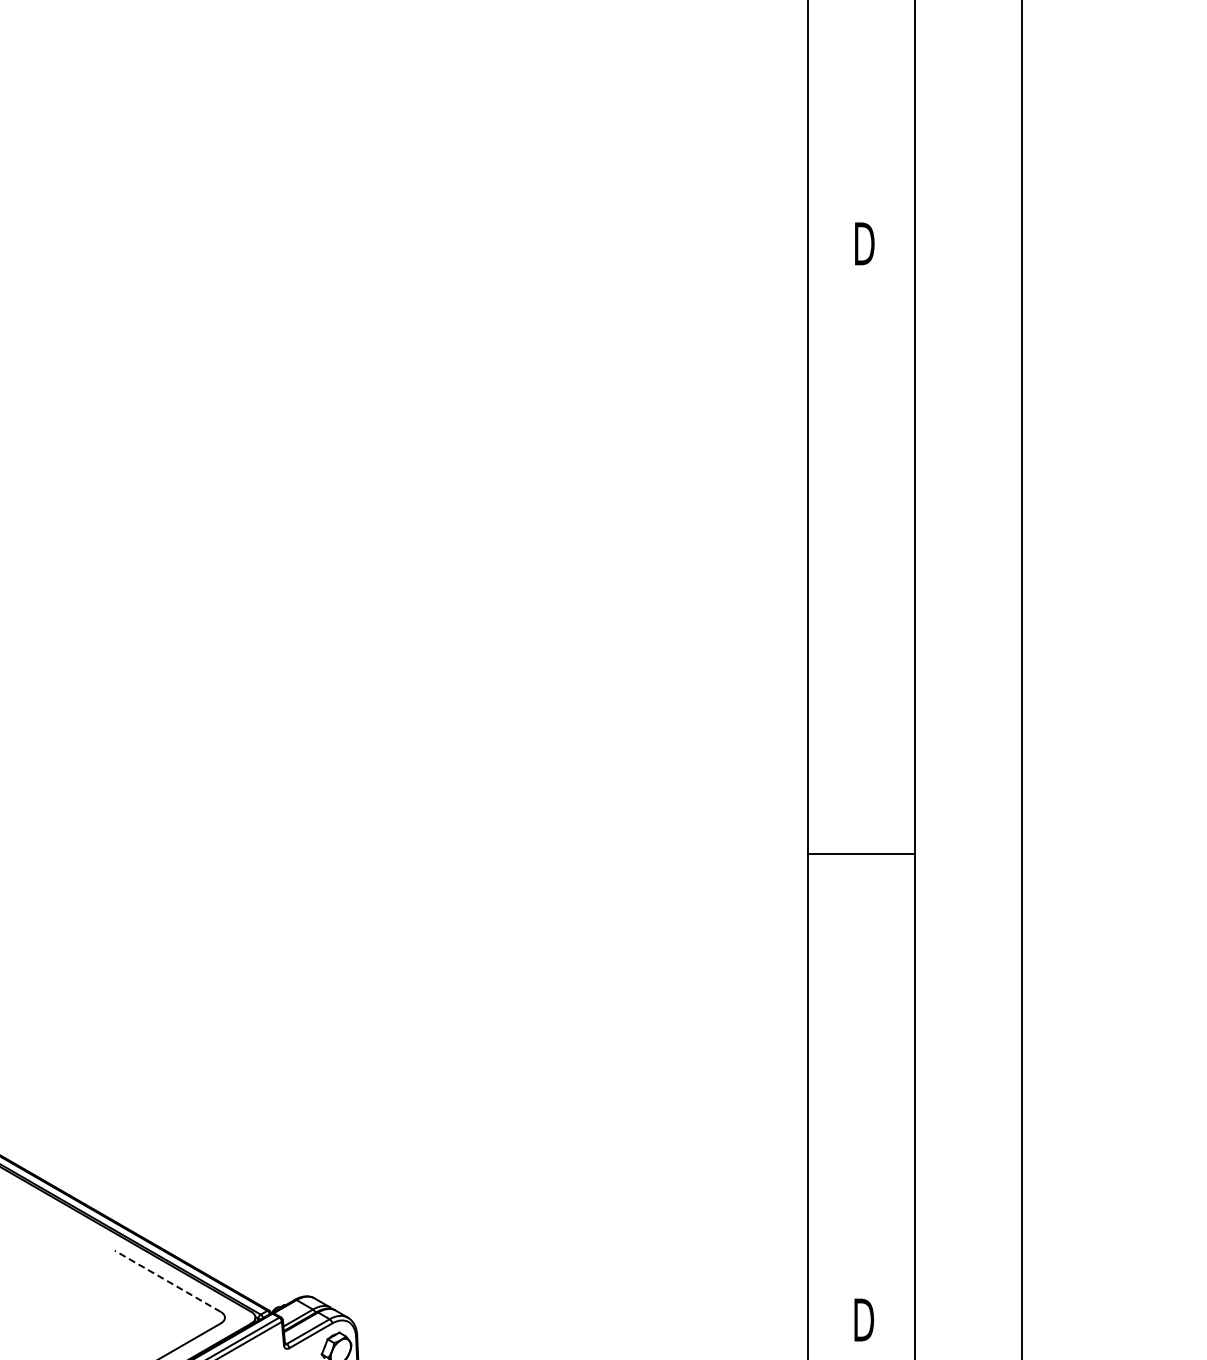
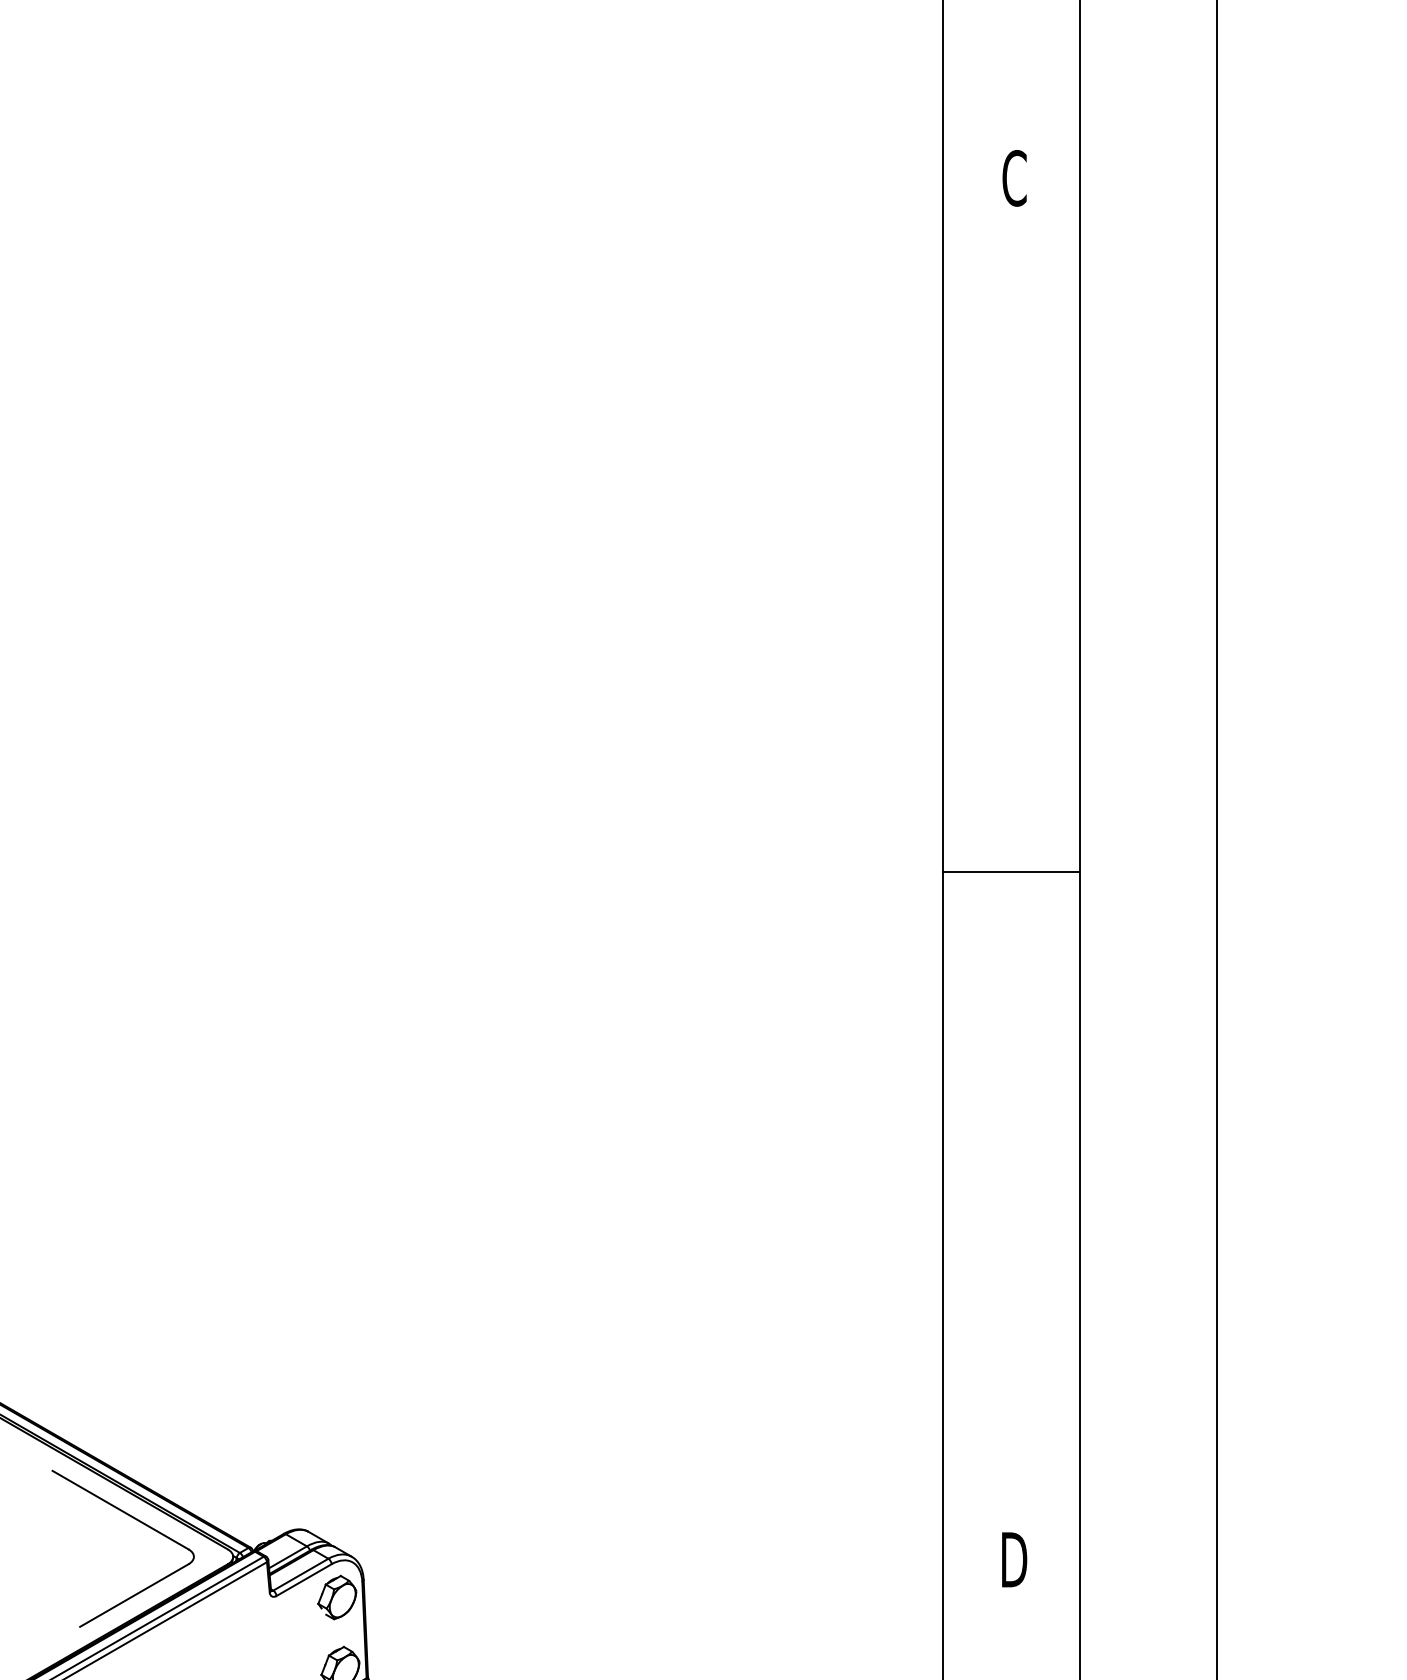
text: (864, 243) -> (1014, 177), D -> C
line: (861, 853) -> (1011, 871), moved
line: (167, 1281) -> (120, 1510), dashed -> solid

